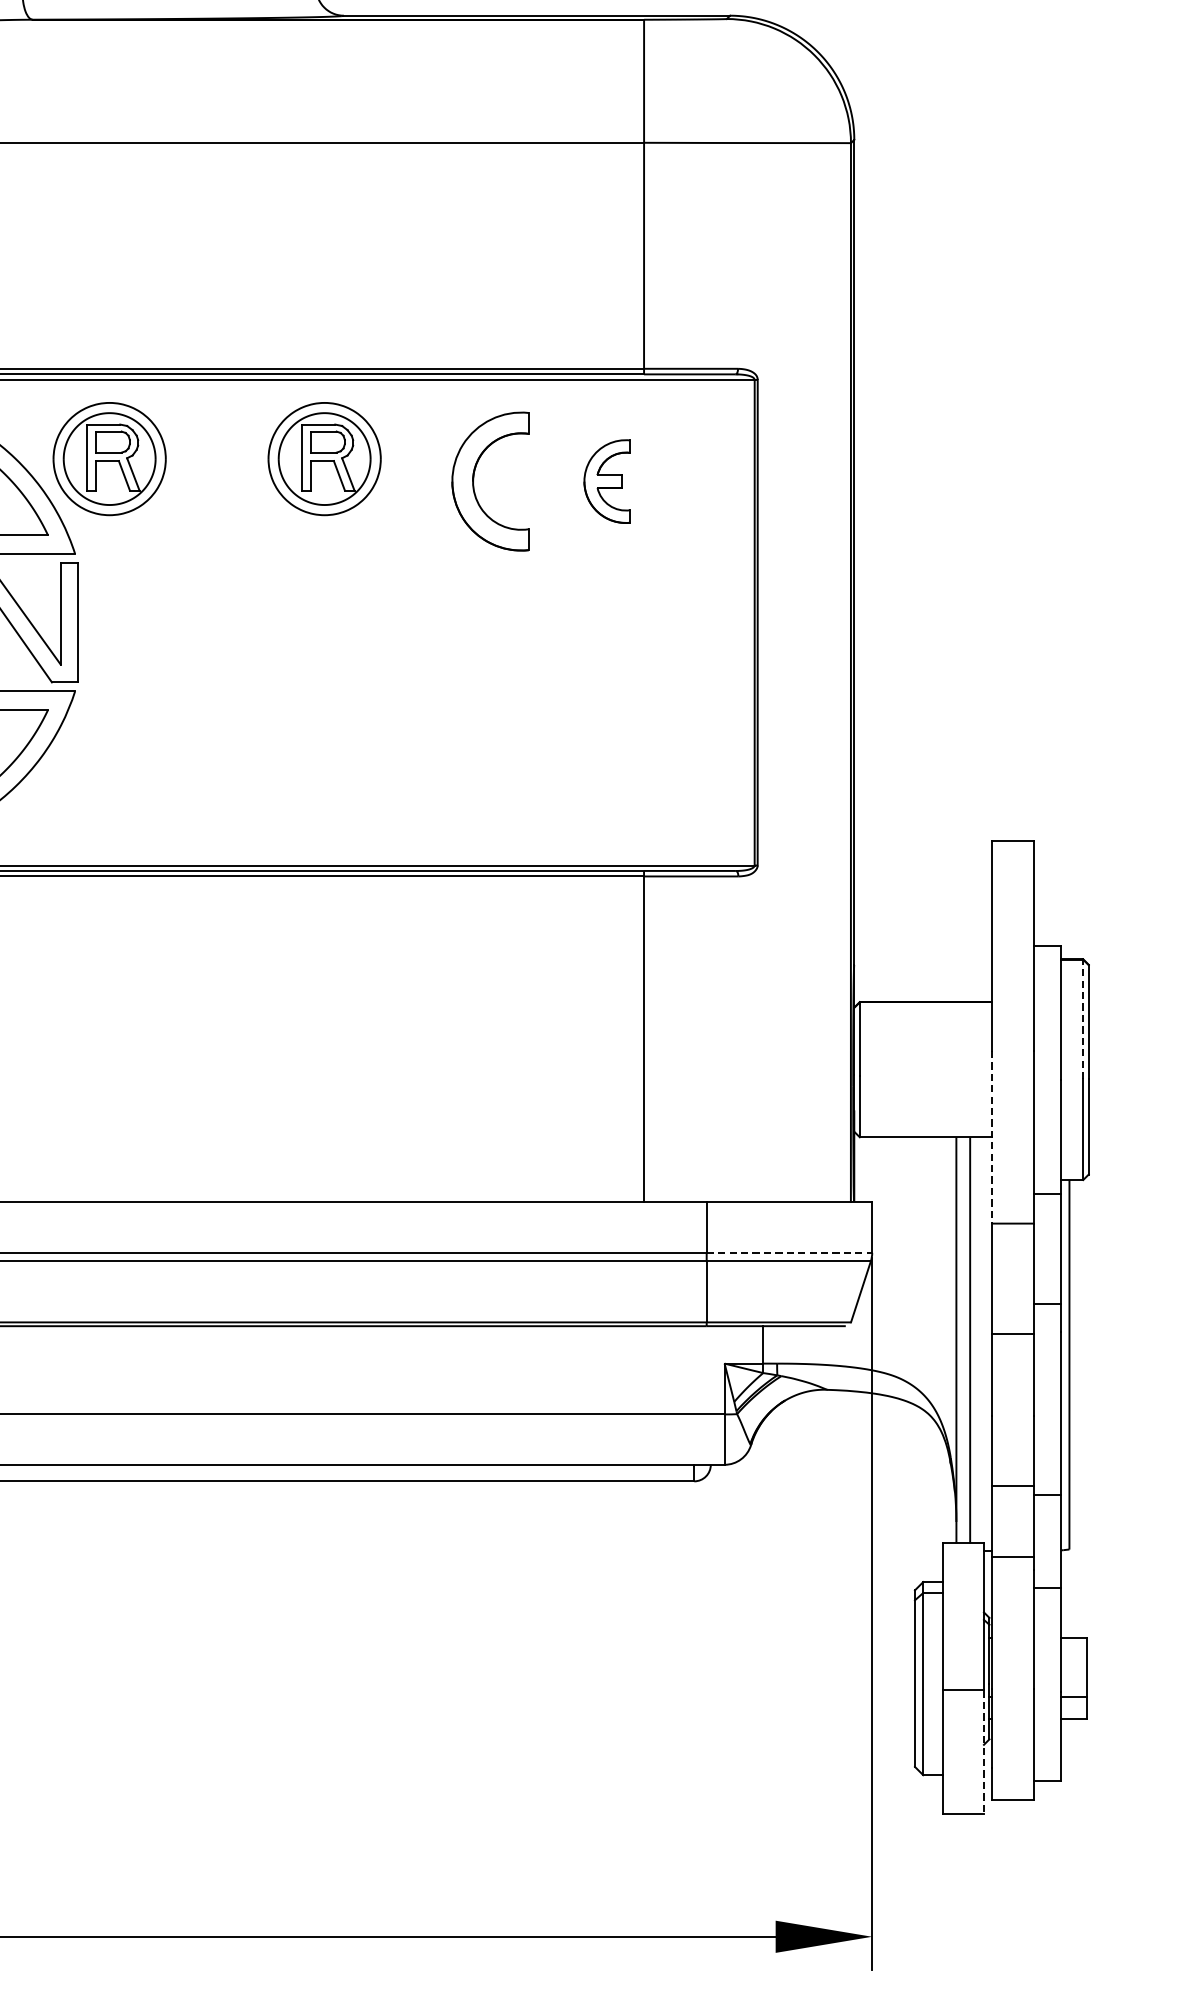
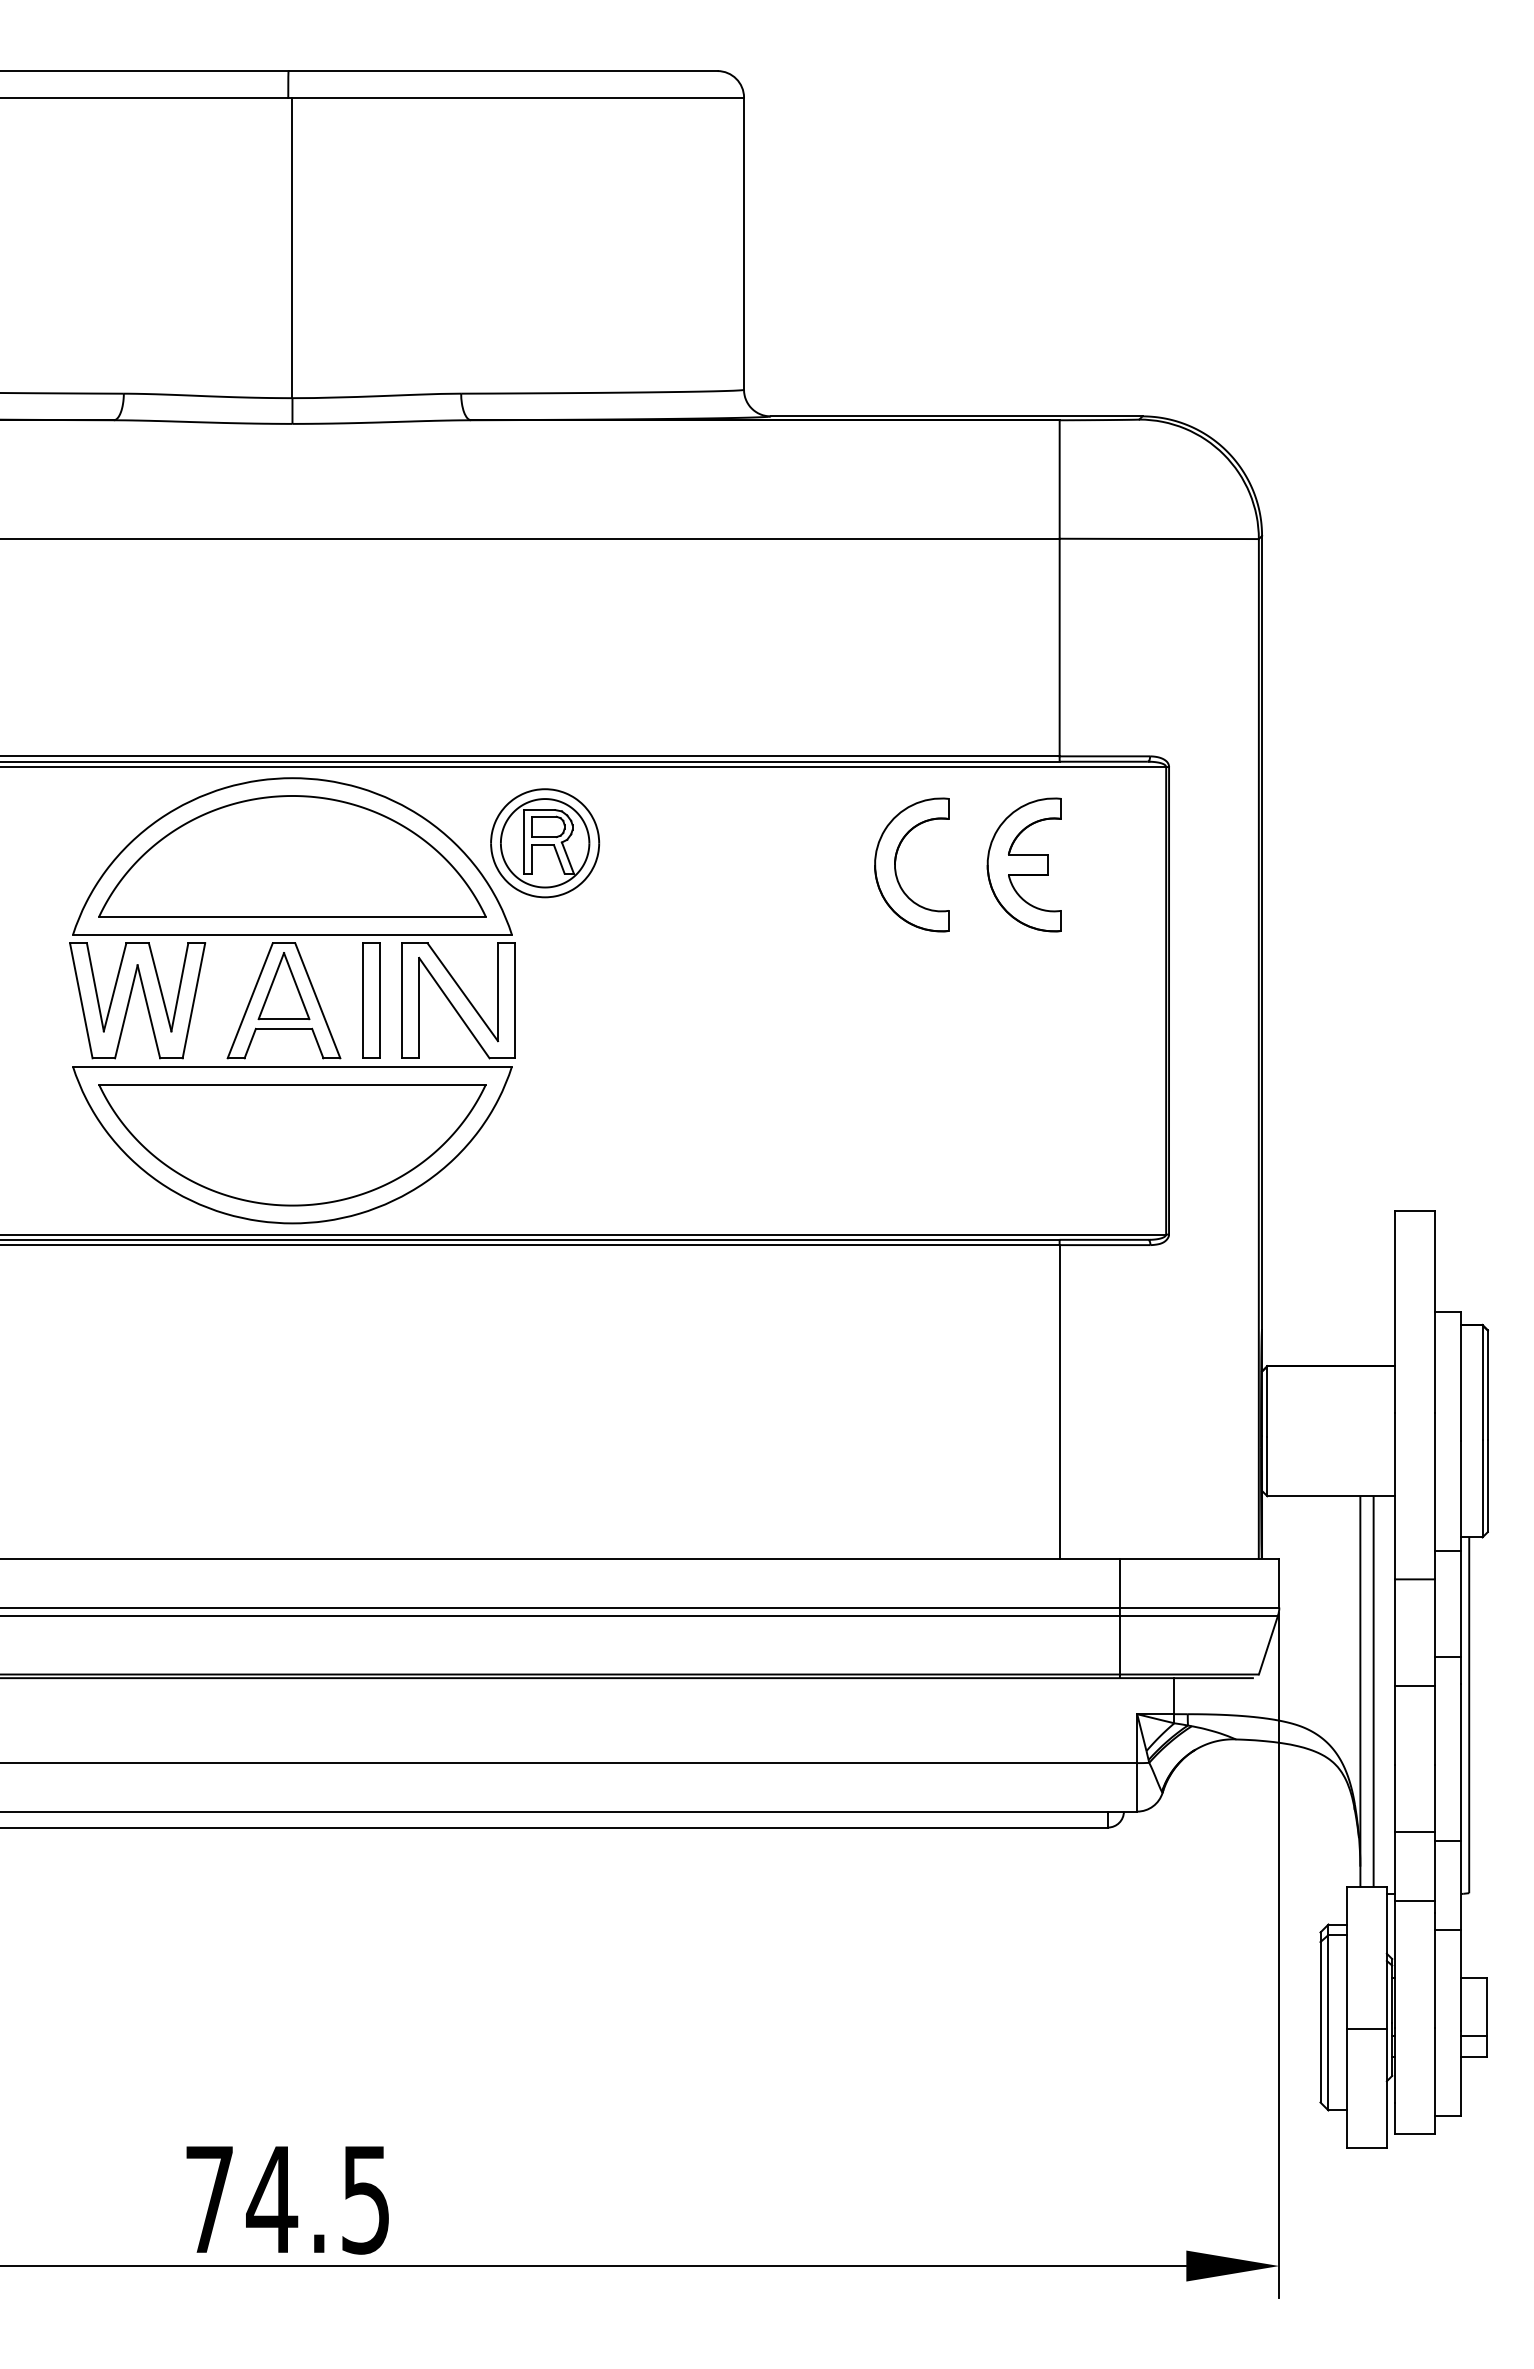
part: (325, 459) -> (752, 843), removed
part: (606, 481) -> (1023, 864), size x1.67
line: (1083, 1019) -> (1482, 1382), dashed -> solid
line: (991, 1137) -> (1394, 1496), dashed -> solid
line: (789, 1252) -> (1199, 1607), dashed -> solid
line: (983, 1752) -> (1386, 2088), dashed -> solid

